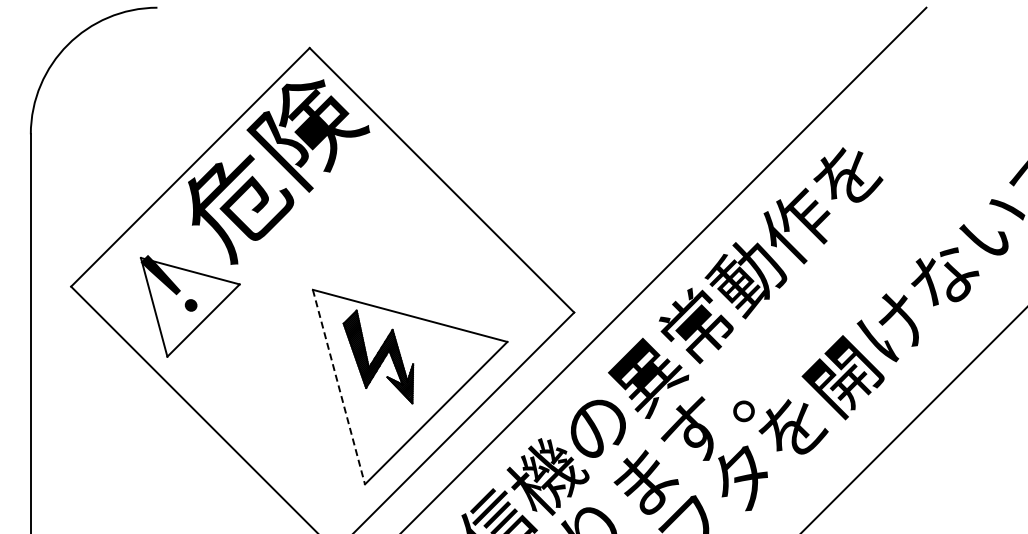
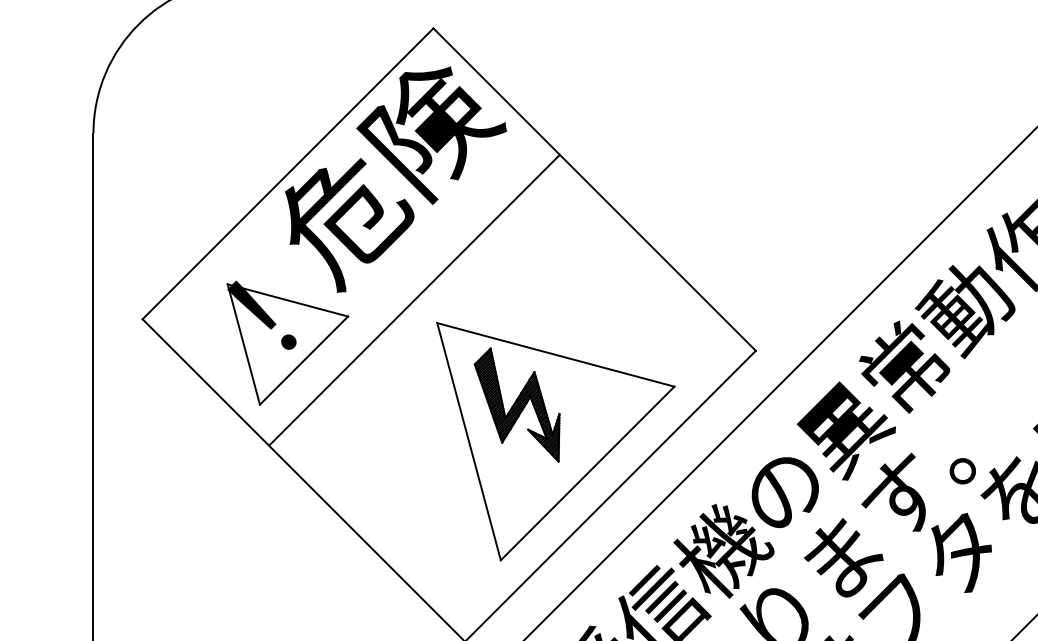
line: (293, 270) -> (413, 299), added
line: (338, 387) -> (468, 442), dashed -> solid

